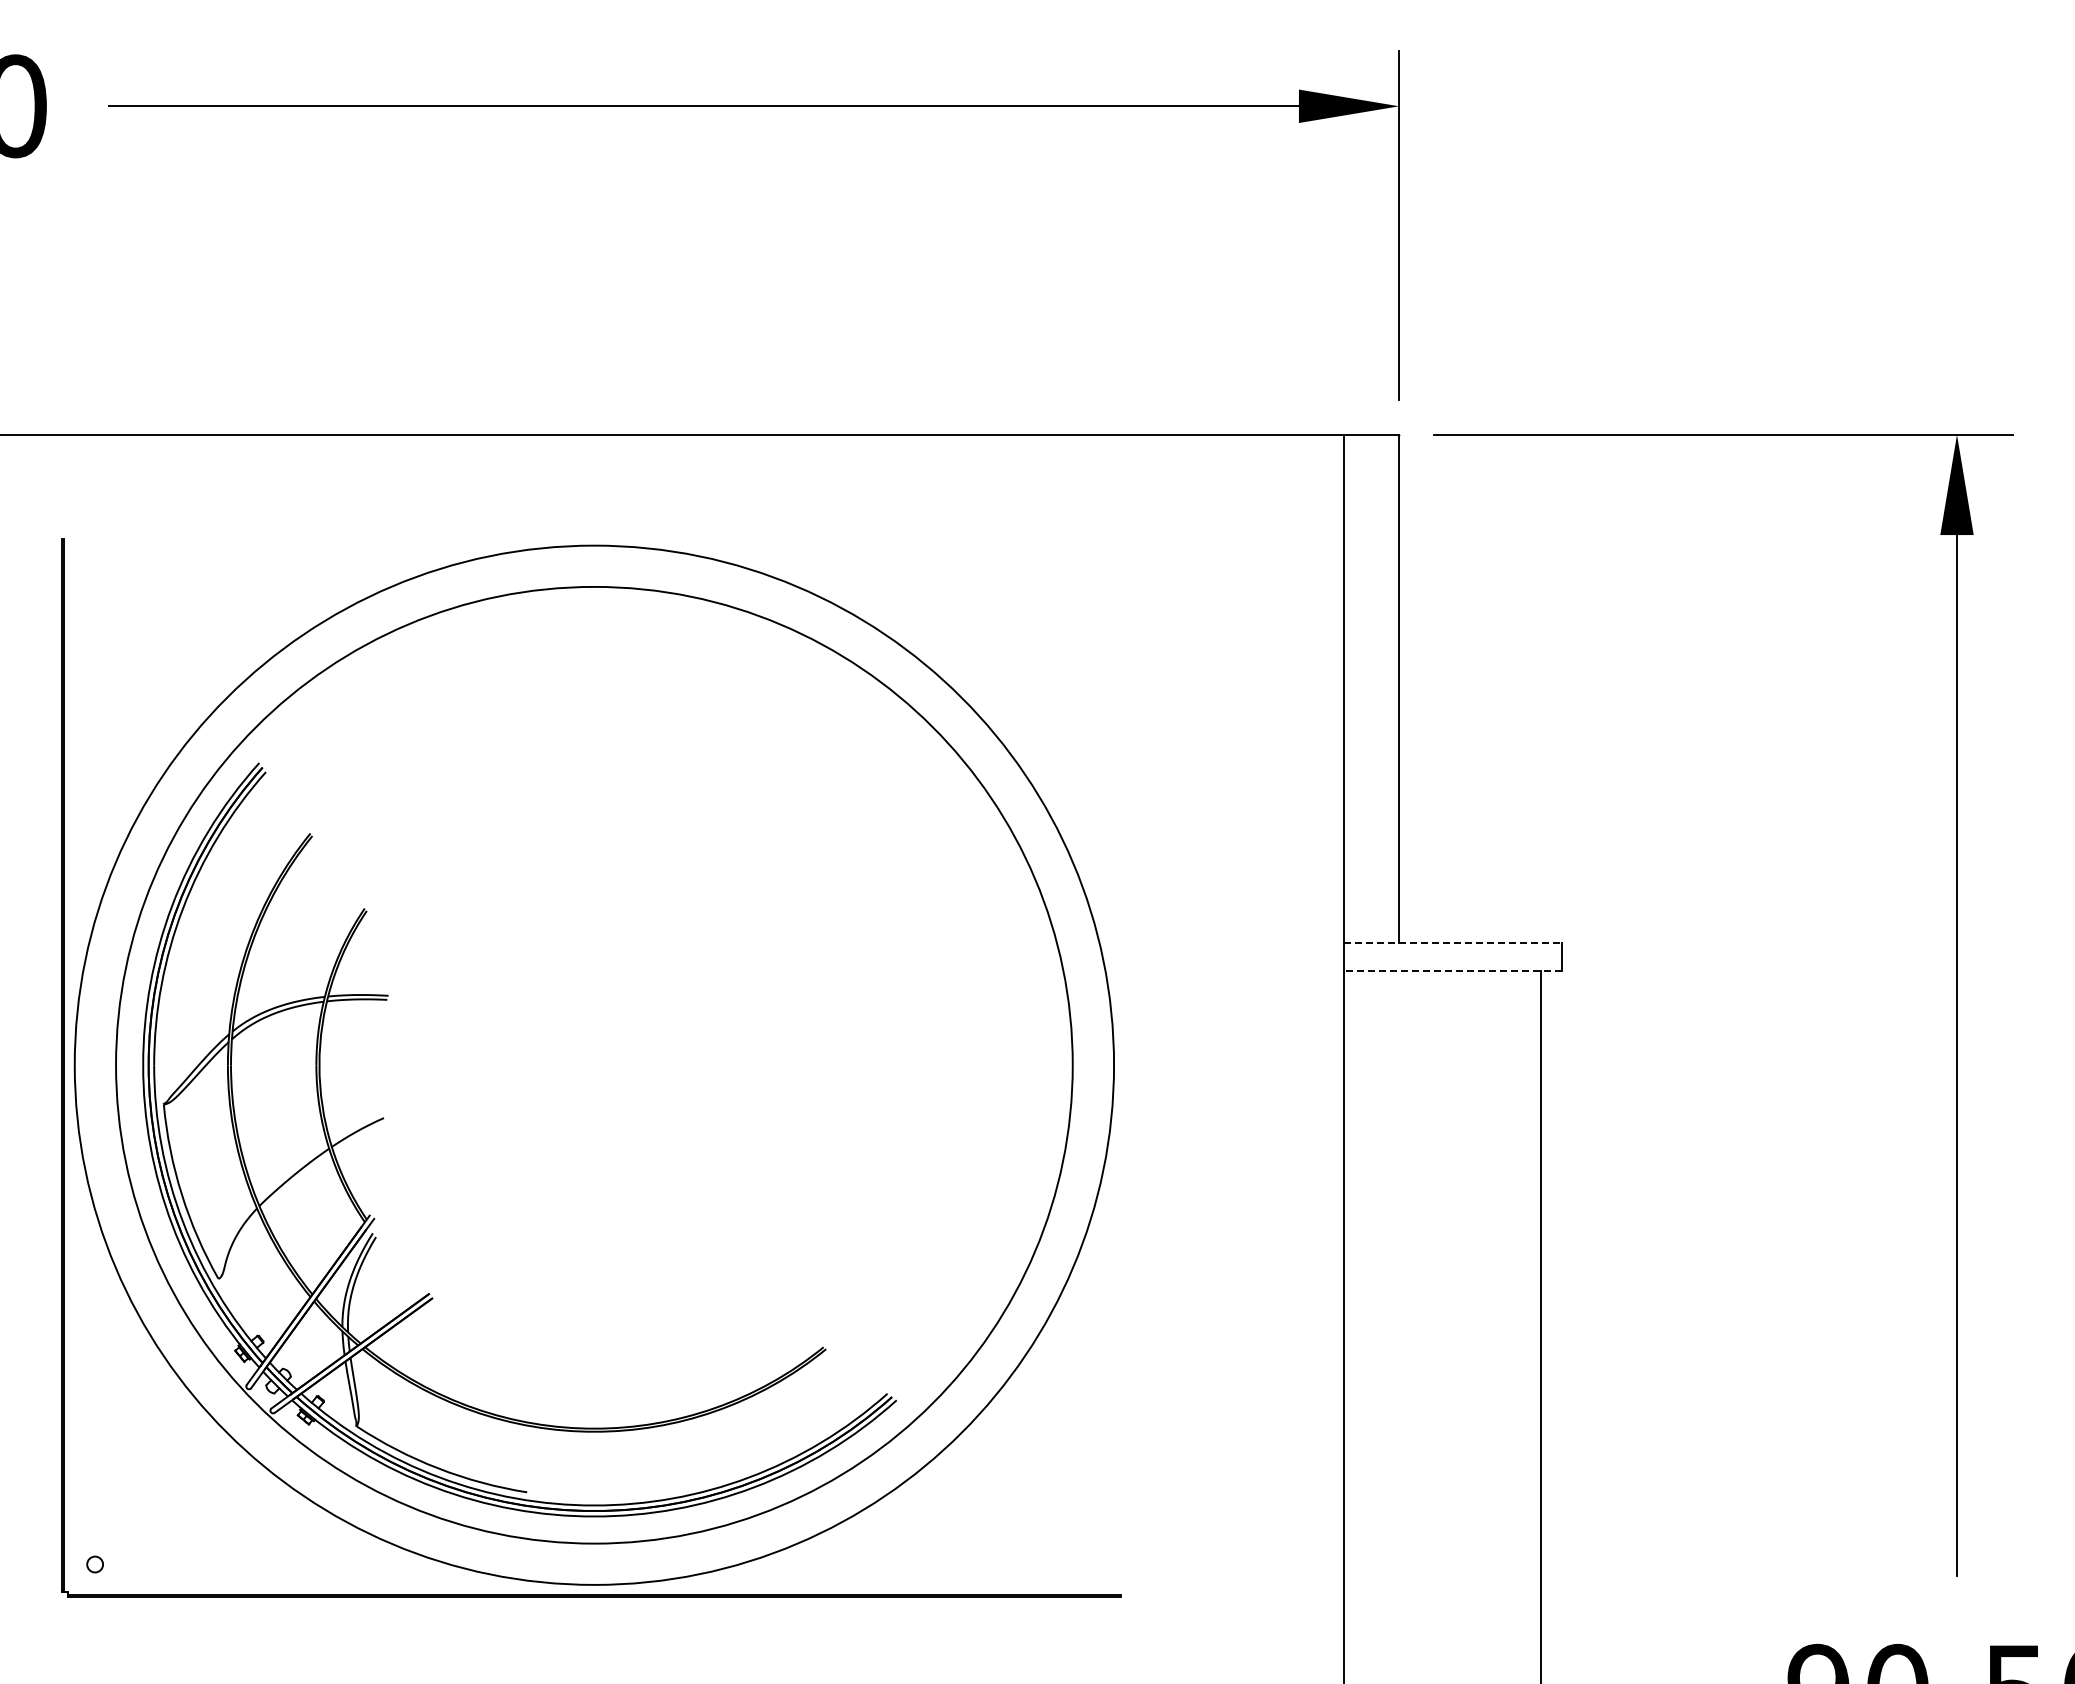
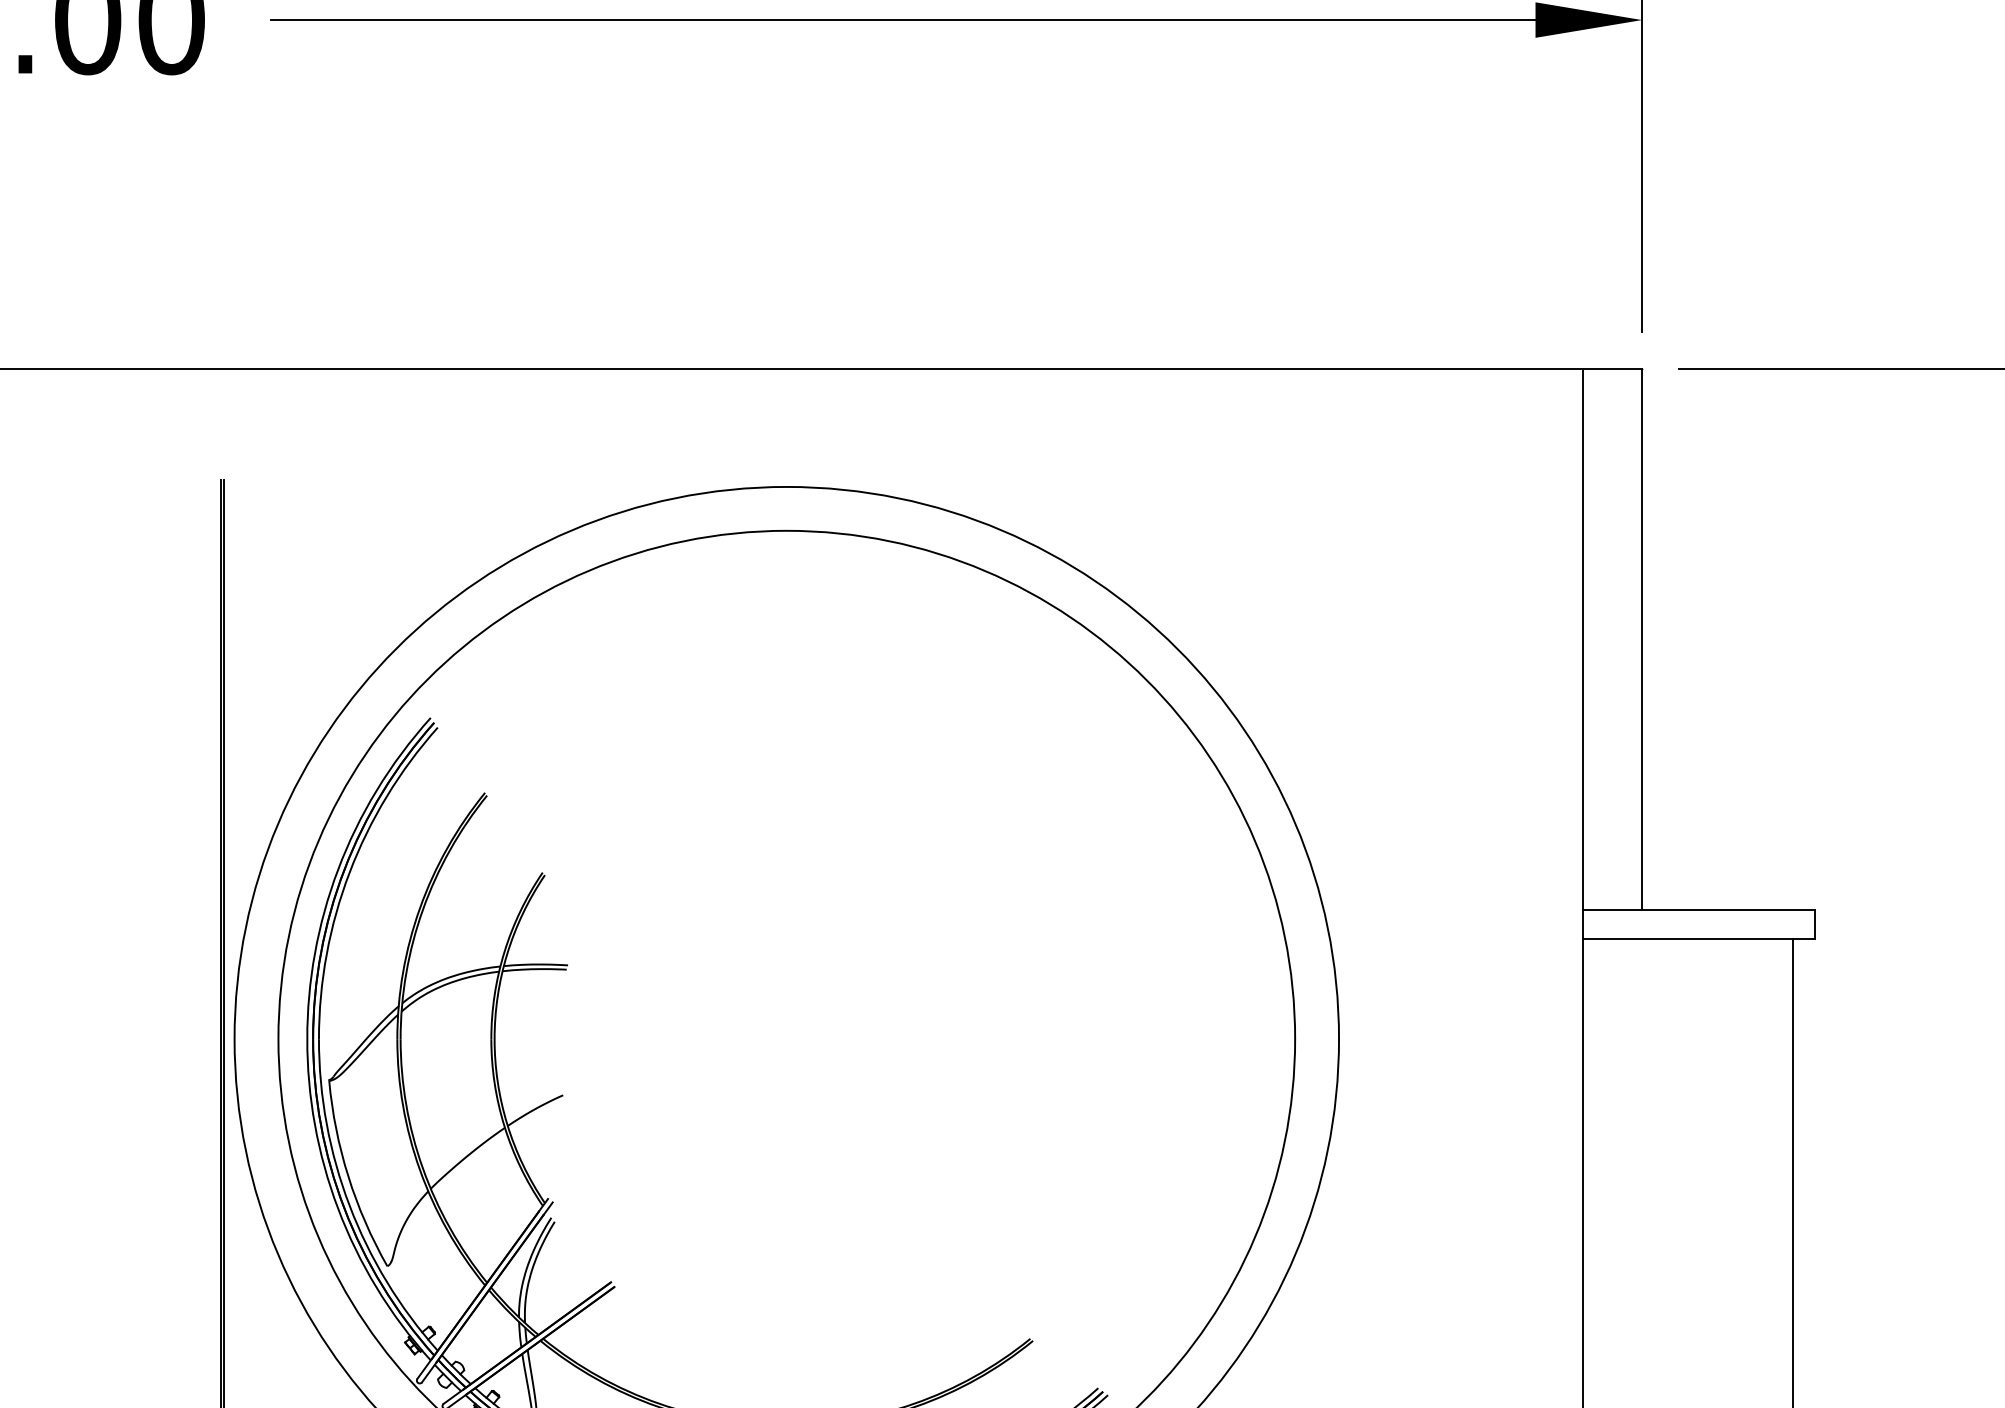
line: (1453, 943) -> (1699, 909), dashed -> solid
line: (1452, 971) -> (1698, 939), dashed -> solid

